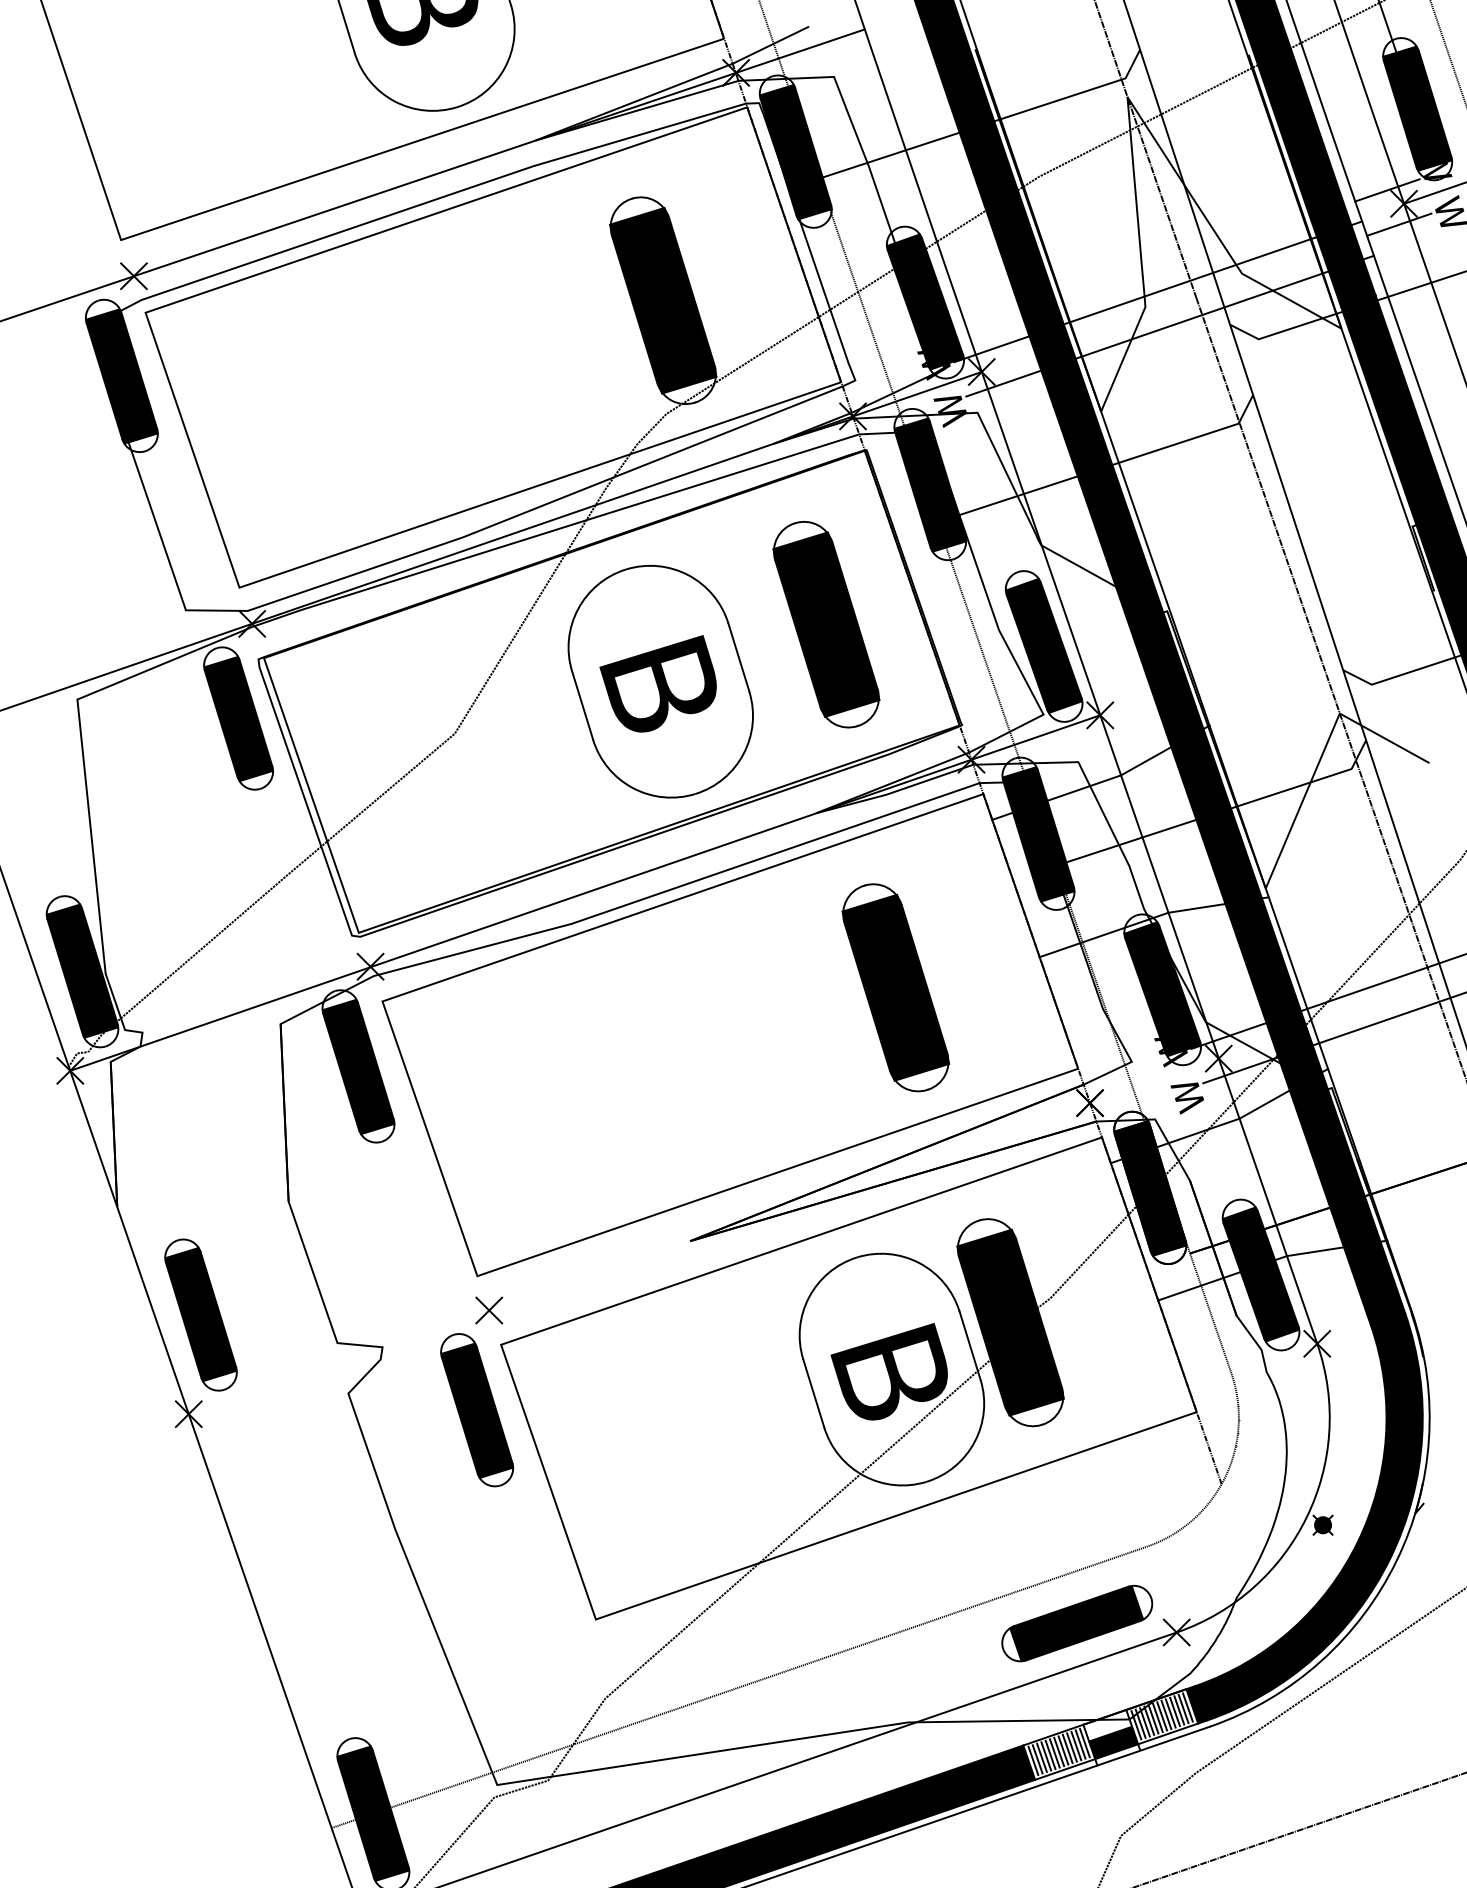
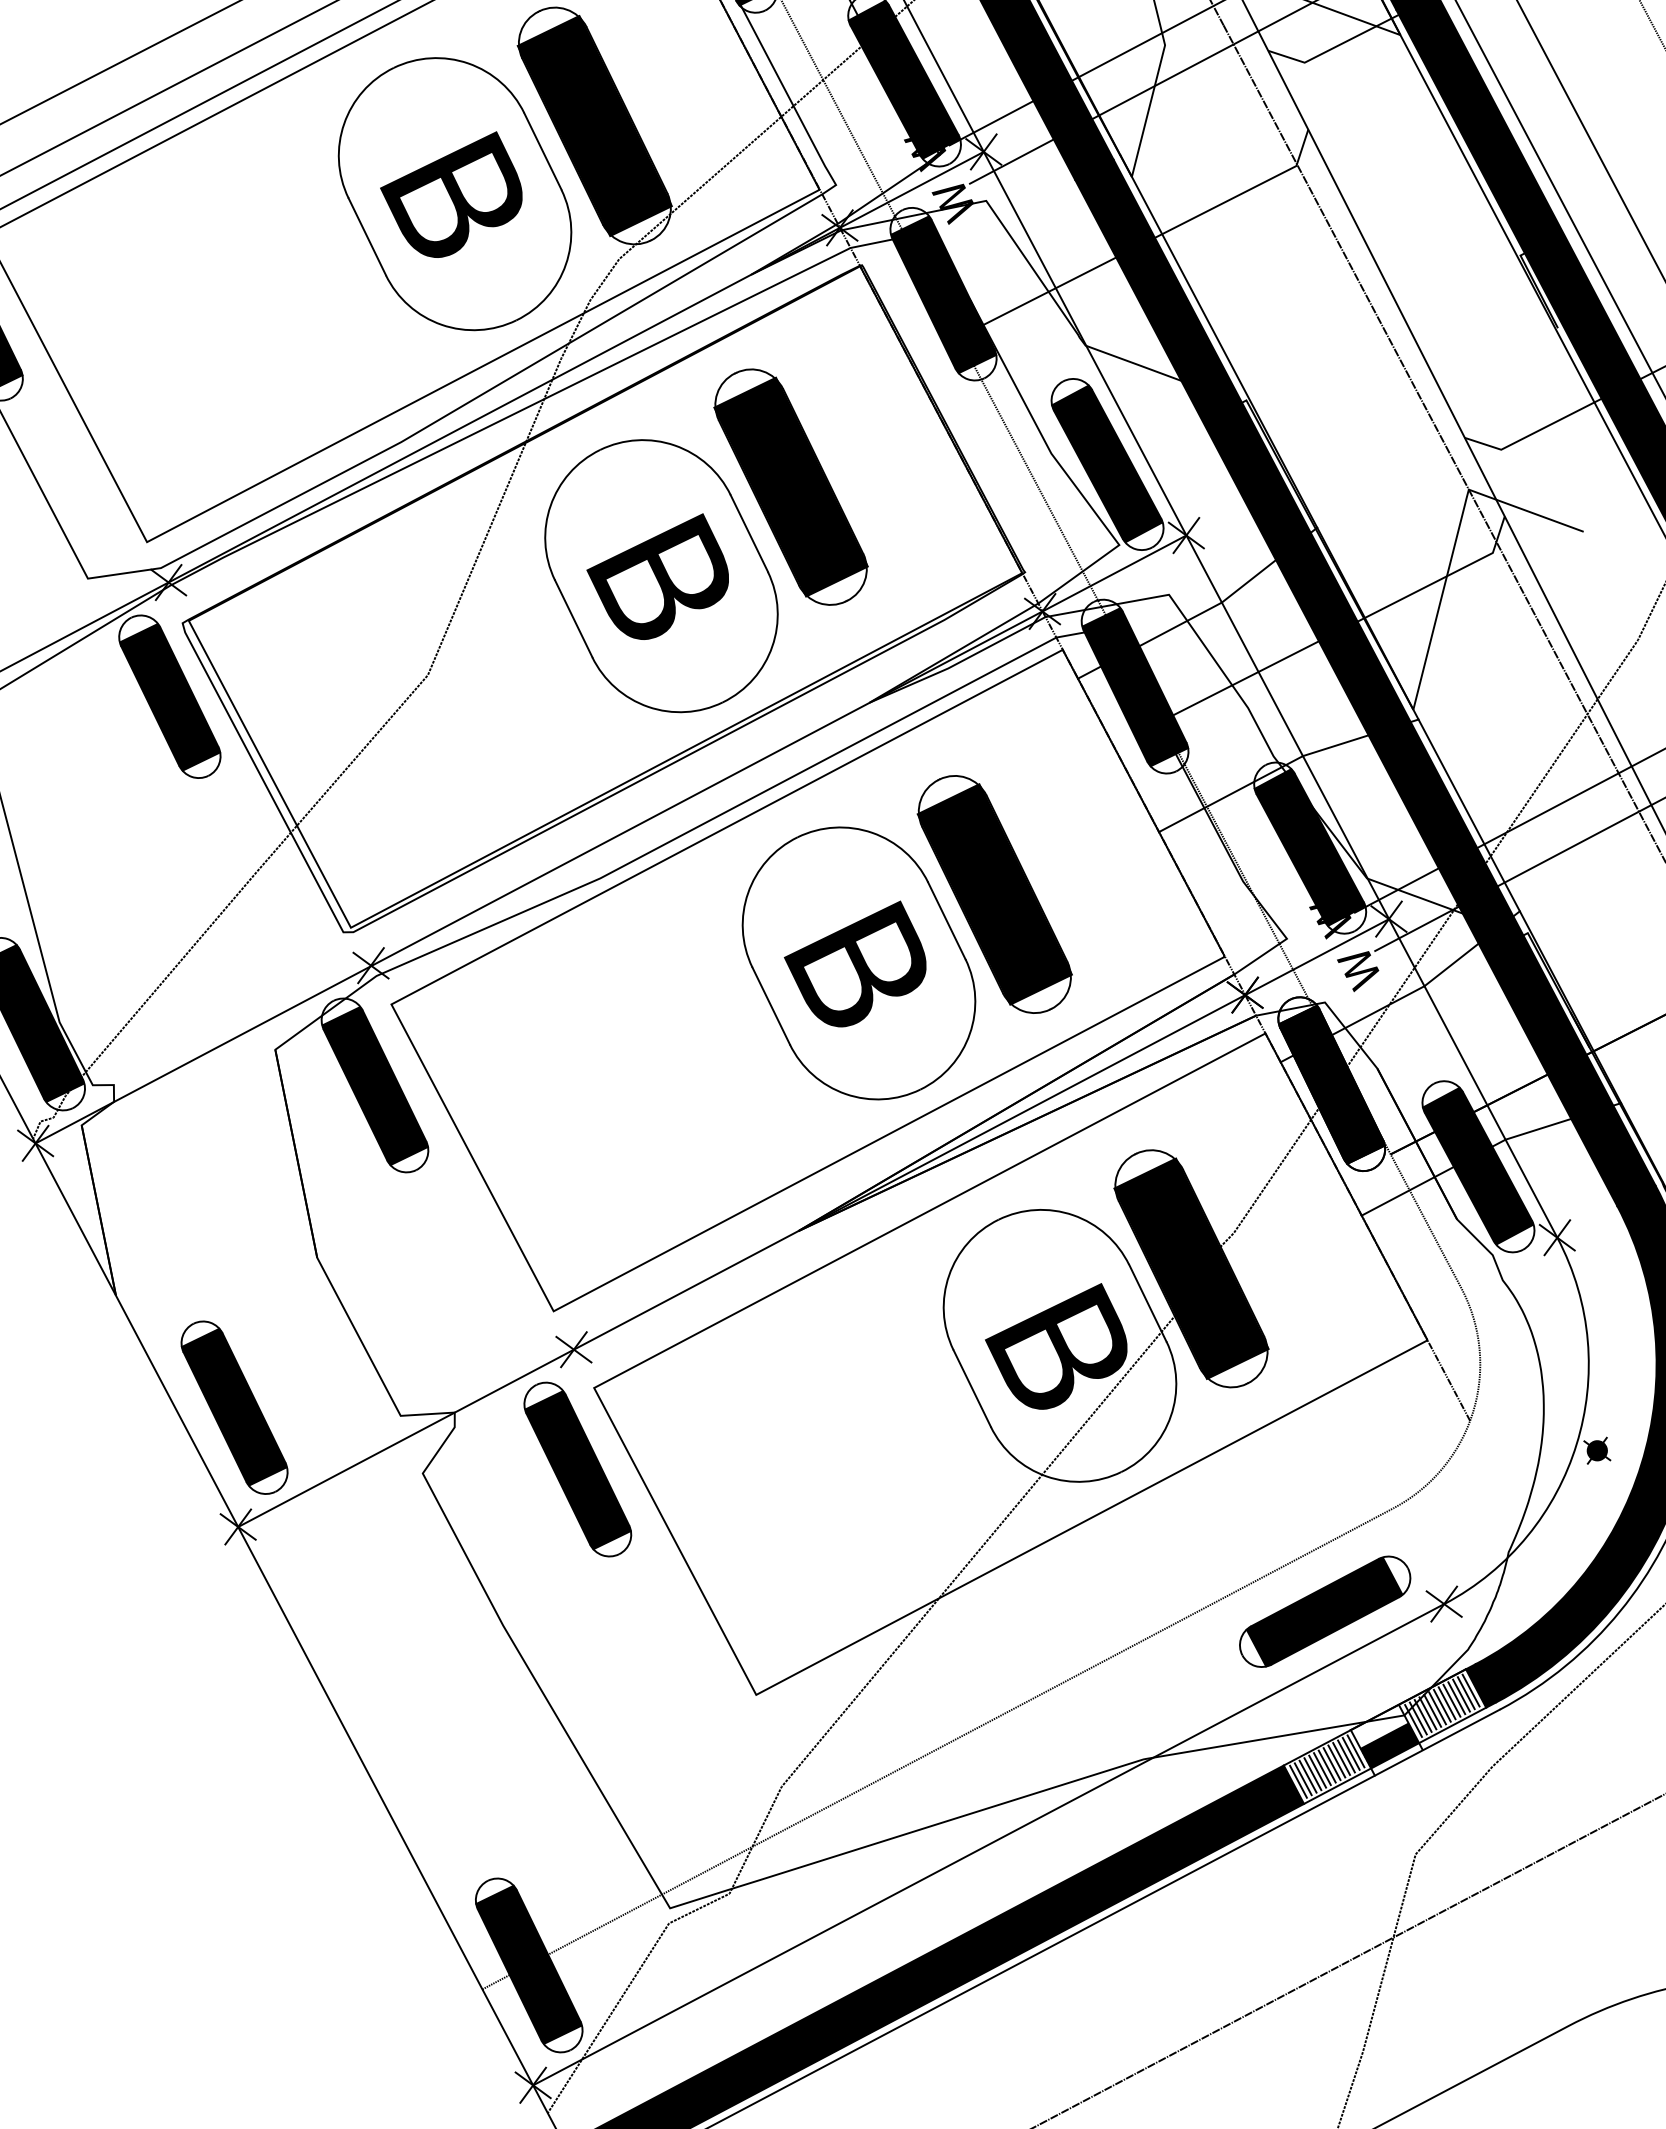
part: (538, 338) -> (454, 193), added
part: (826, 624) -> (791, 486), moved
part: (774, 1027) -> (858, 963), added
line: (703, 1236) -> (813, 1223), added

